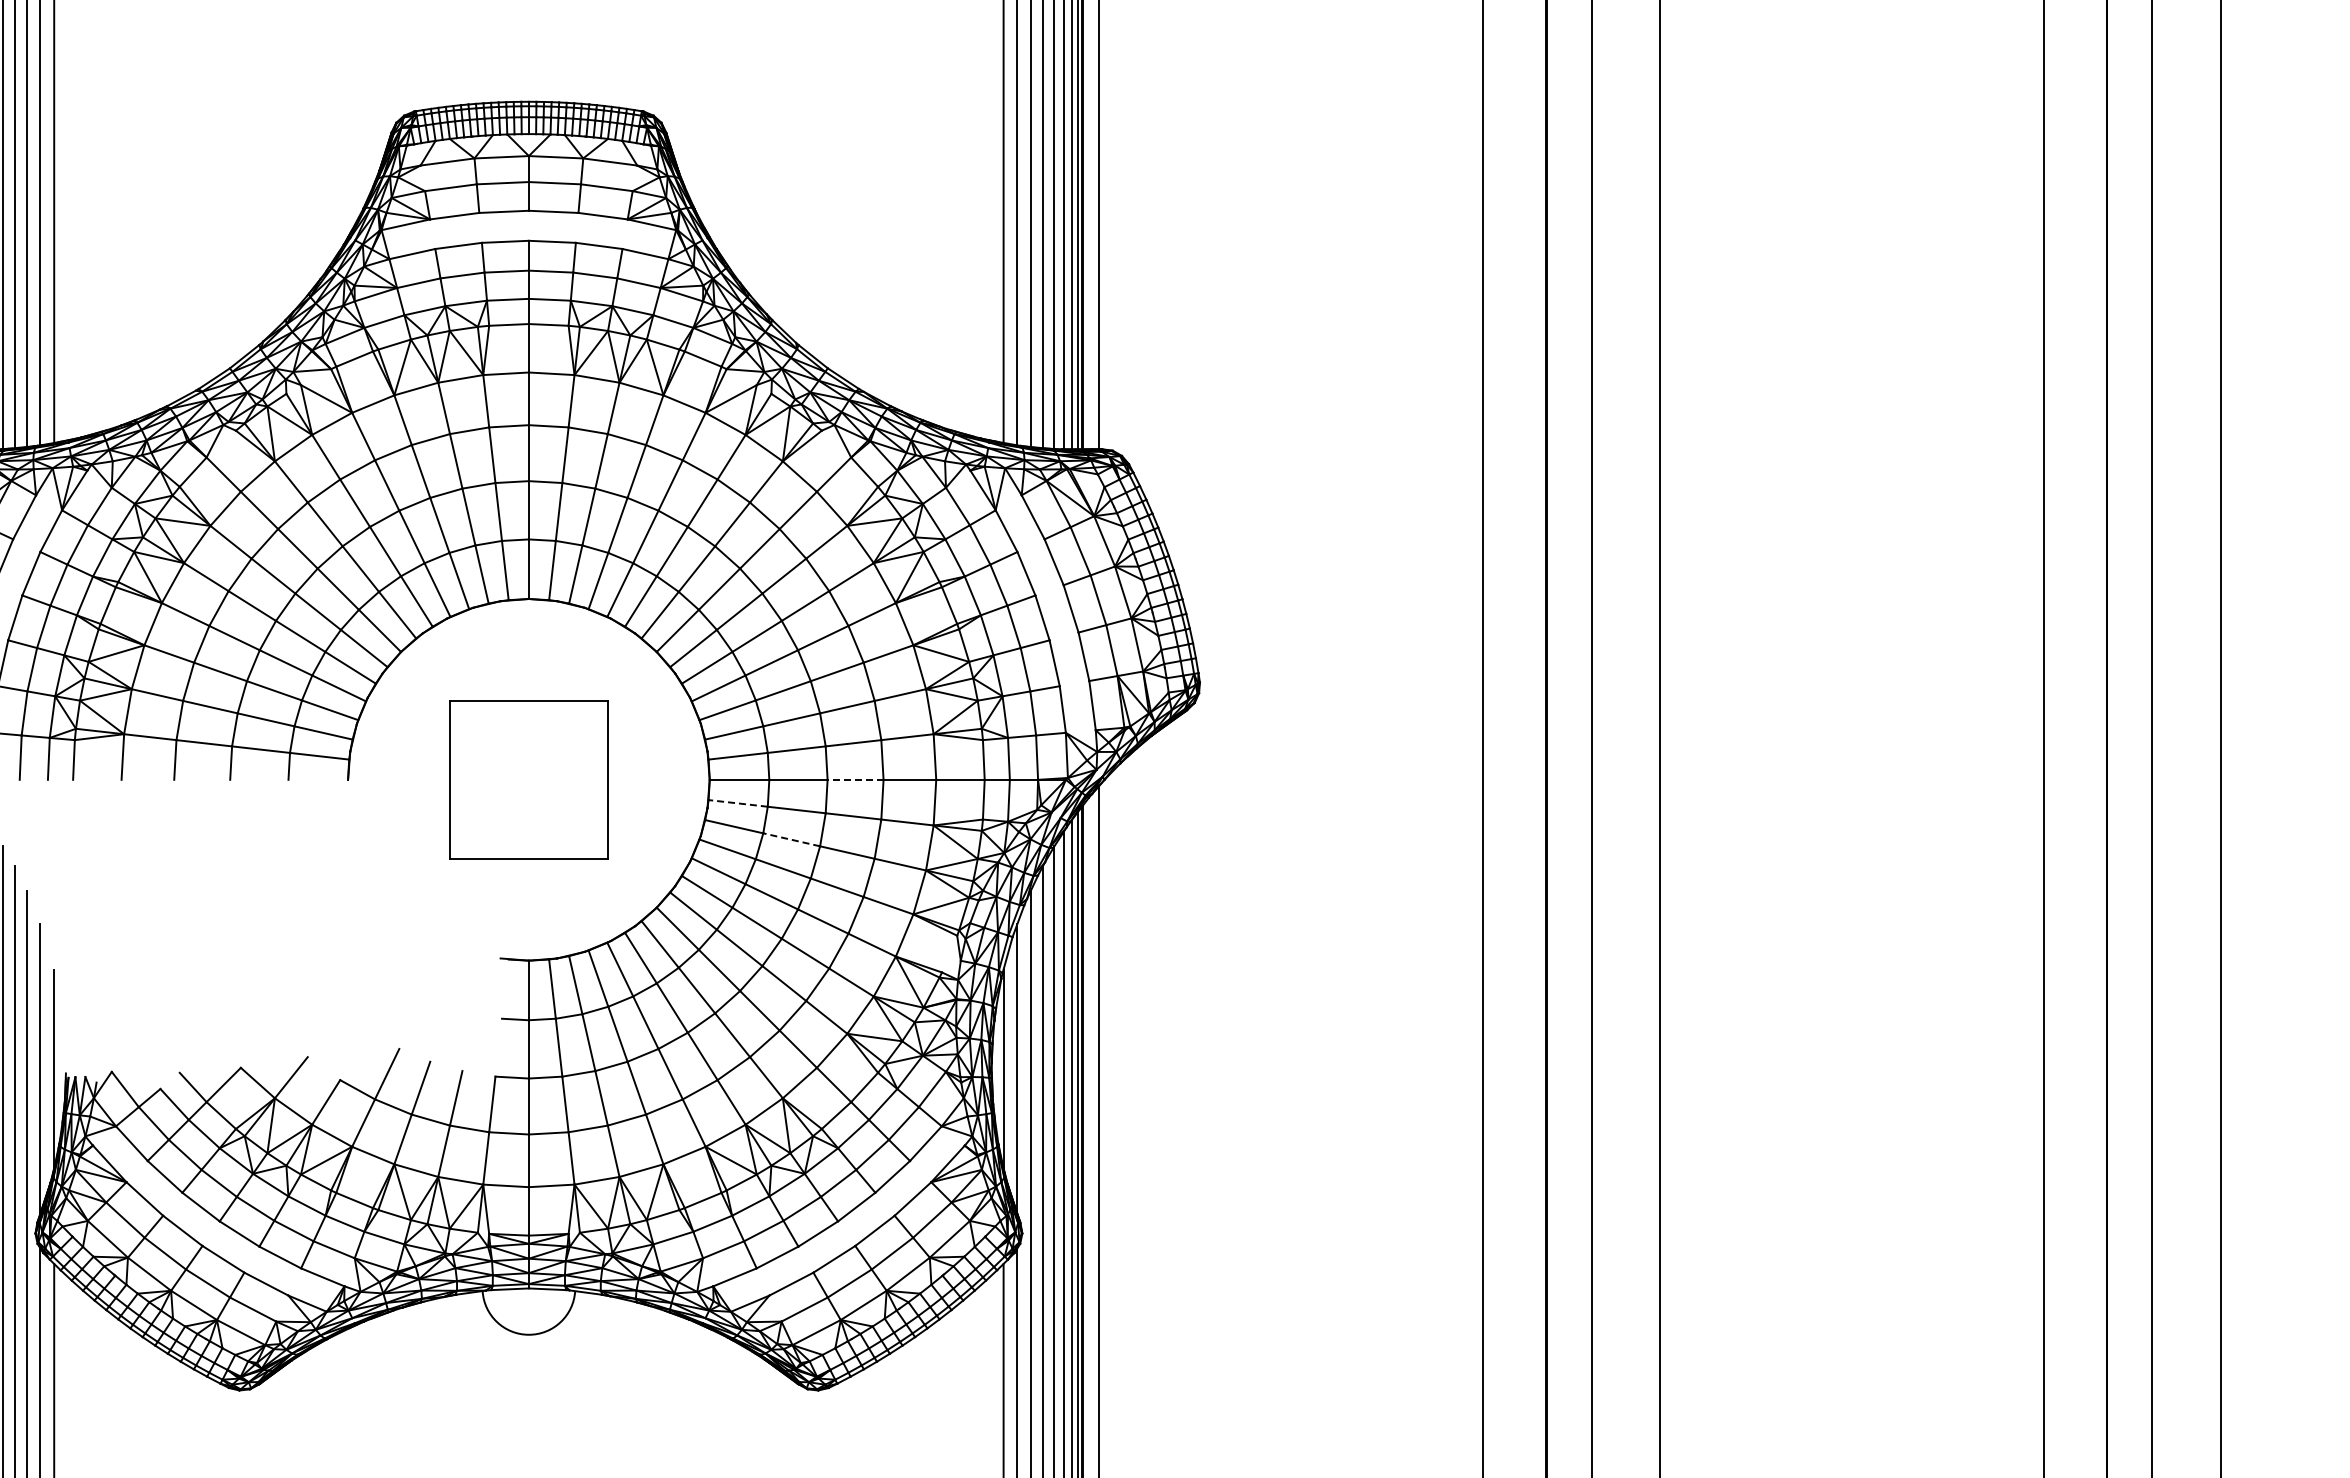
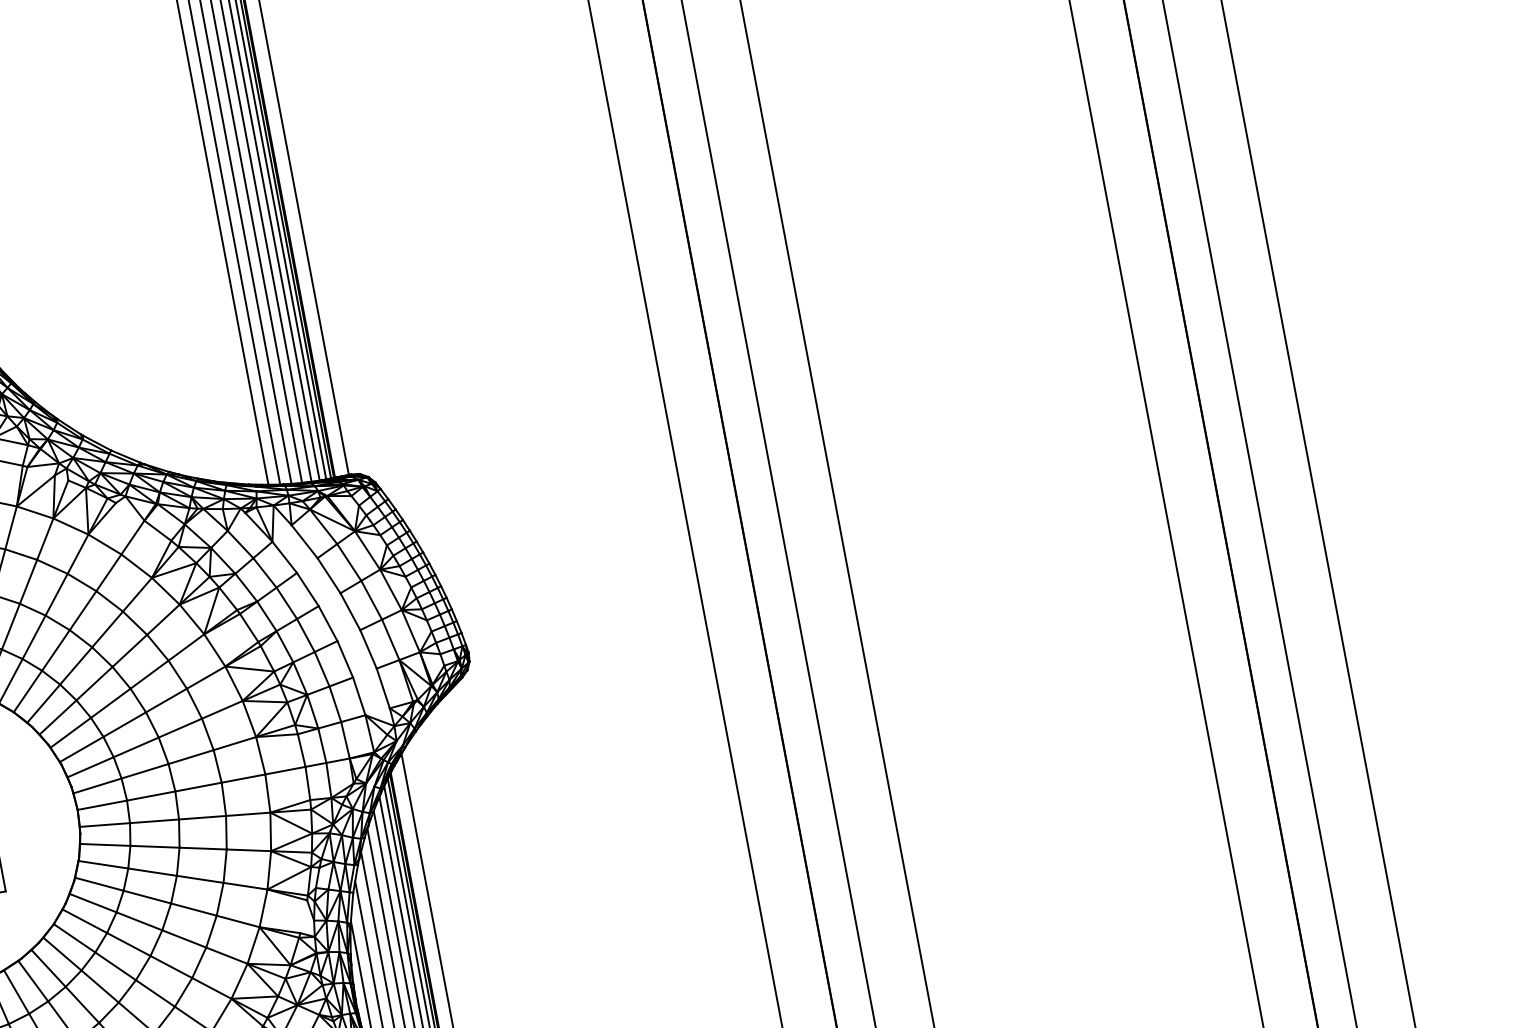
line: (855, 779) -> (198, 786), dashed -> solid
line: (738, 803) -> (105, 825), dashed -> solid
line: (791, 839) -> (154, 846), dashed -> solid

